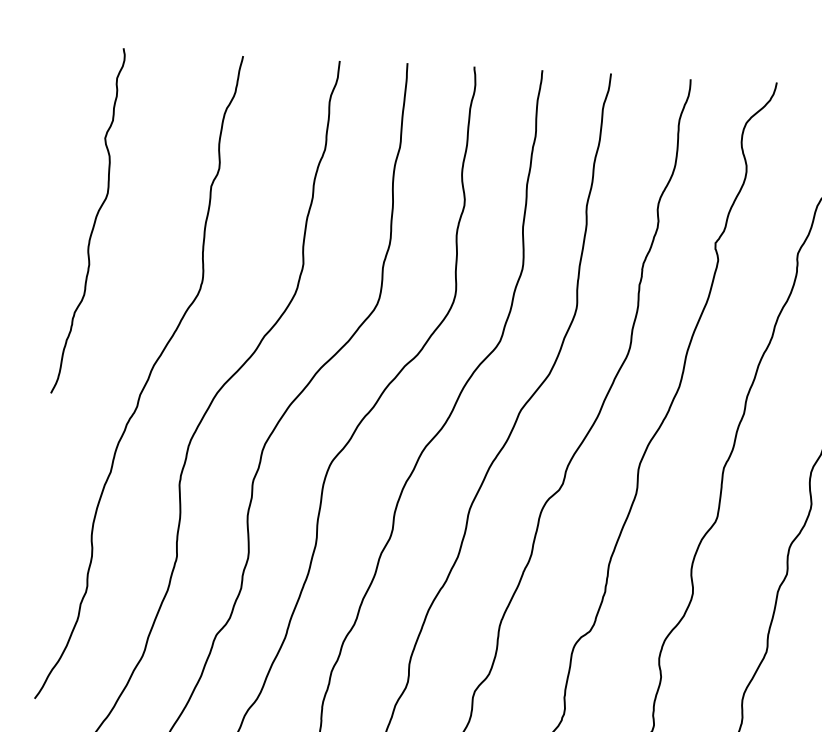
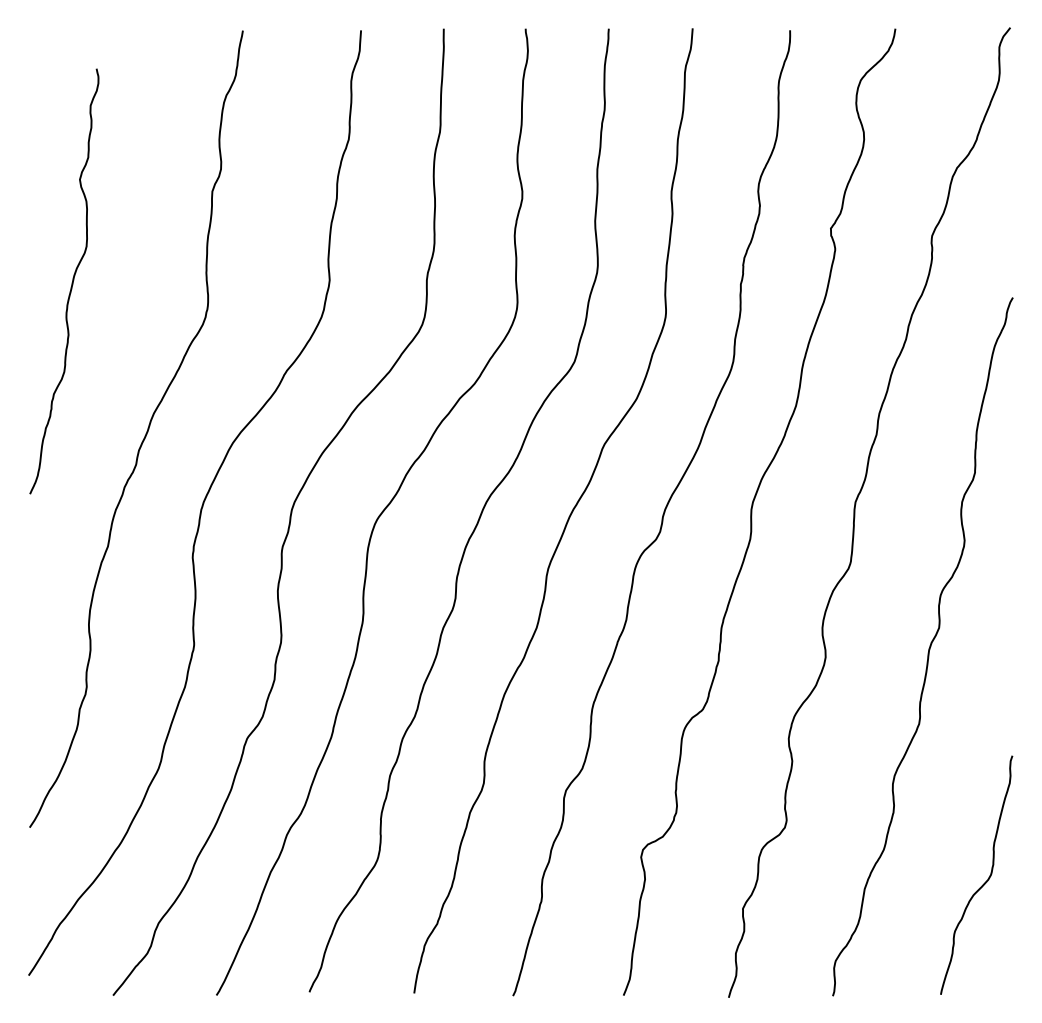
curve: (93, 222) -> (71, 282), moved

